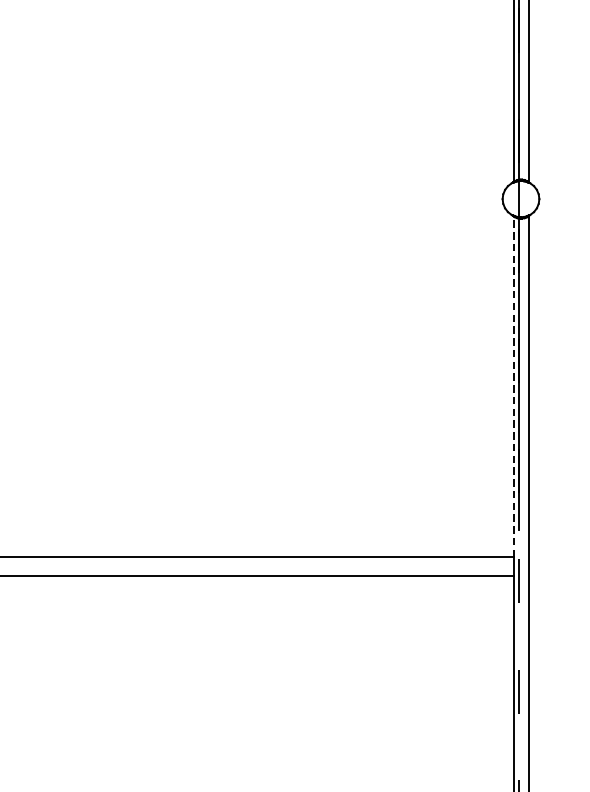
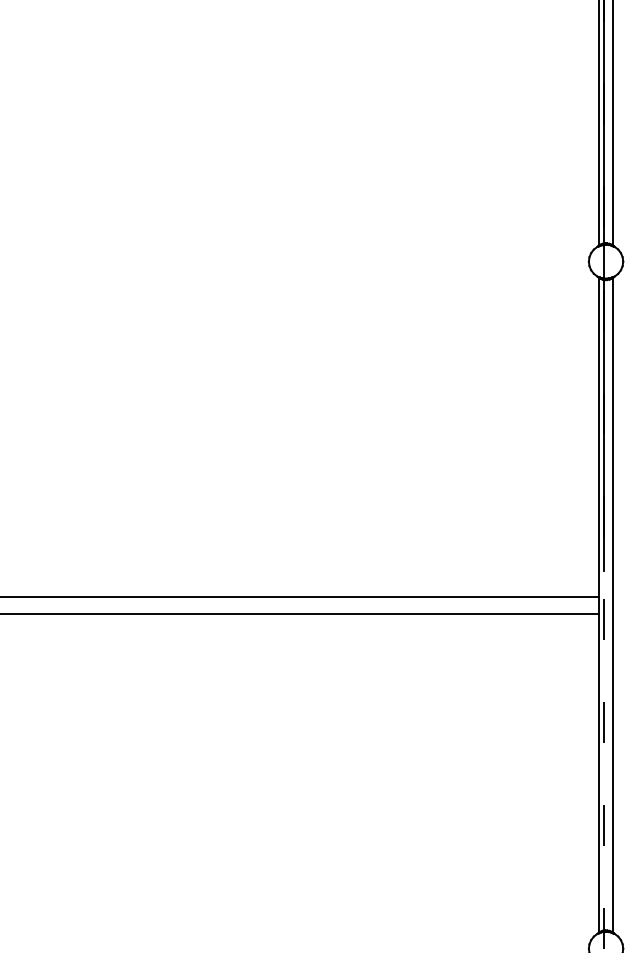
line: (513, 387) -> (599, 437), dashed -> solid

